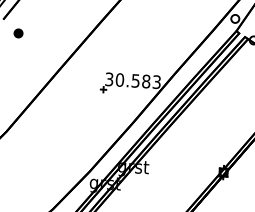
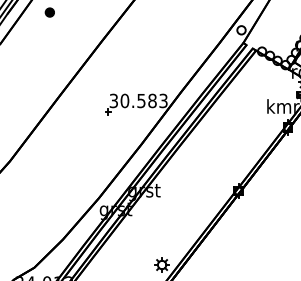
part: (18, 33) -> (16, 58), removed

